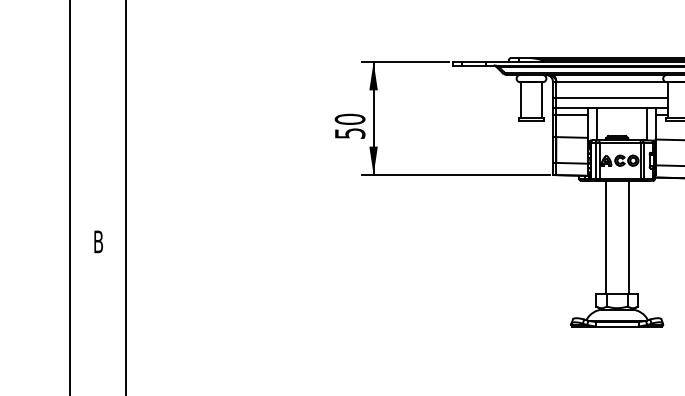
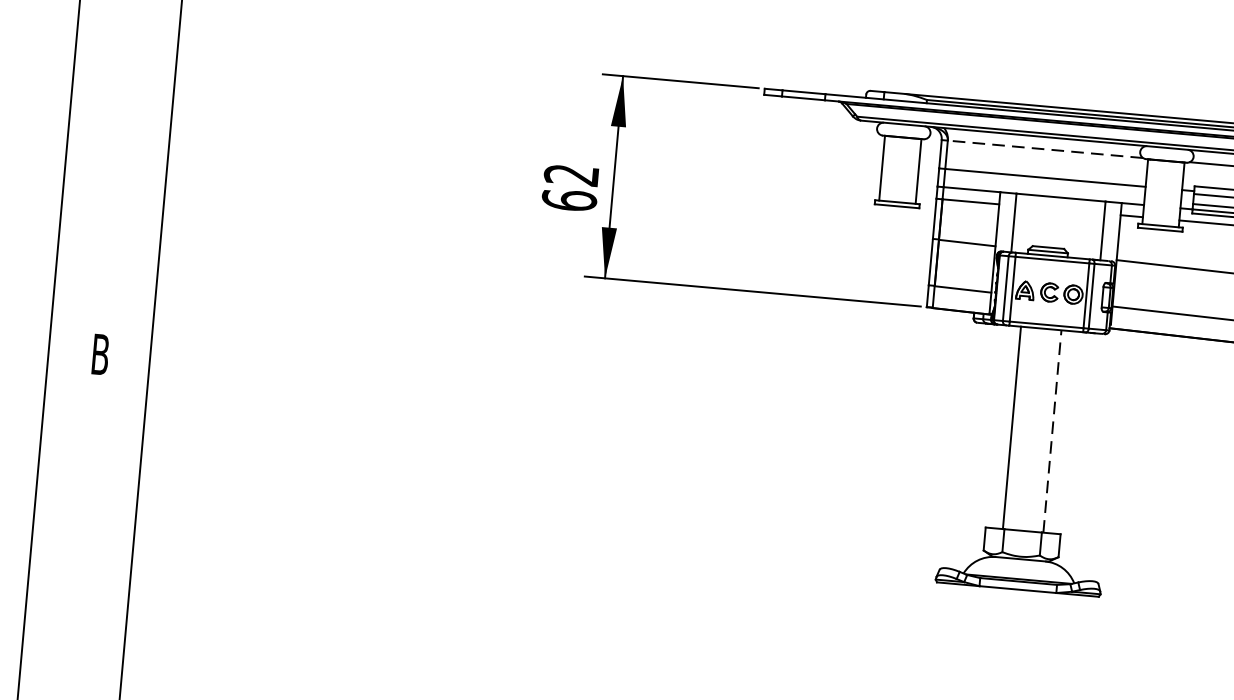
line: (610, 81) -> (1045, 148), solid -> dashed
text: (349, 126) -> (569, 187), 50 -> 62
line: (628, 236) -> (1052, 429), solid -> dashed

